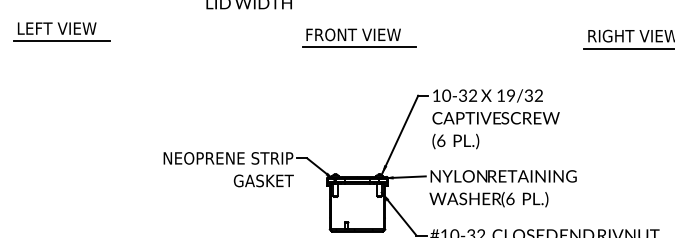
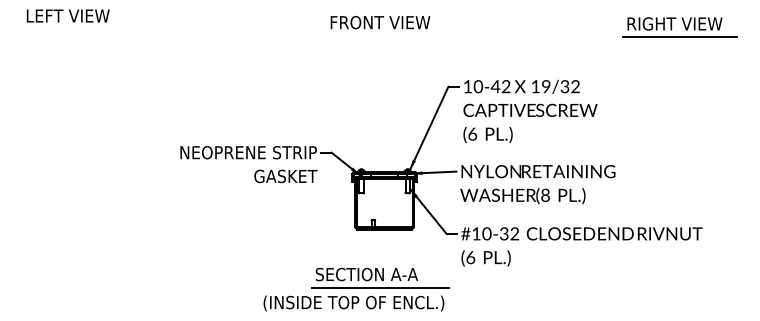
line: (61, 41) -> (72, 29), removed
line: (359, 47) -> (386, 35), removed
text: (462, 95) -> (495, 86), 10-32 -> 10-42
text: (510, 198) -> (545, 194), (6 -> (8

